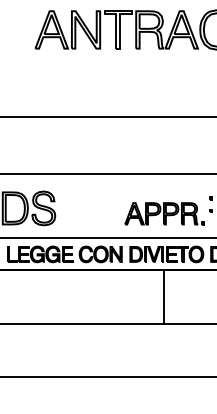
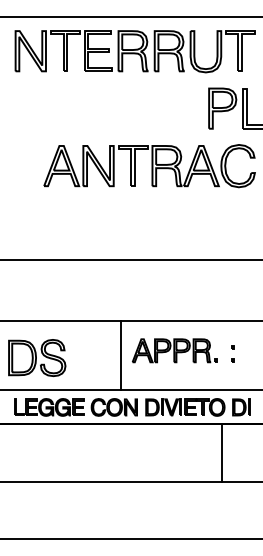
line: (107, 206) -> (121, 355), added
part: (164, 213) -> (174, 350), moved
line: (164, 296) -> (221, 452), moved

